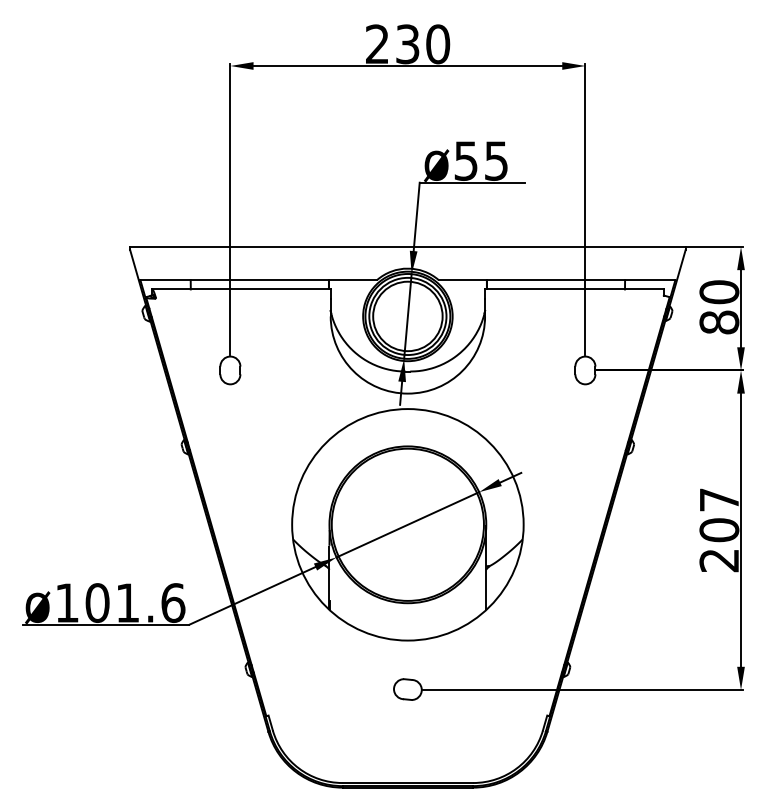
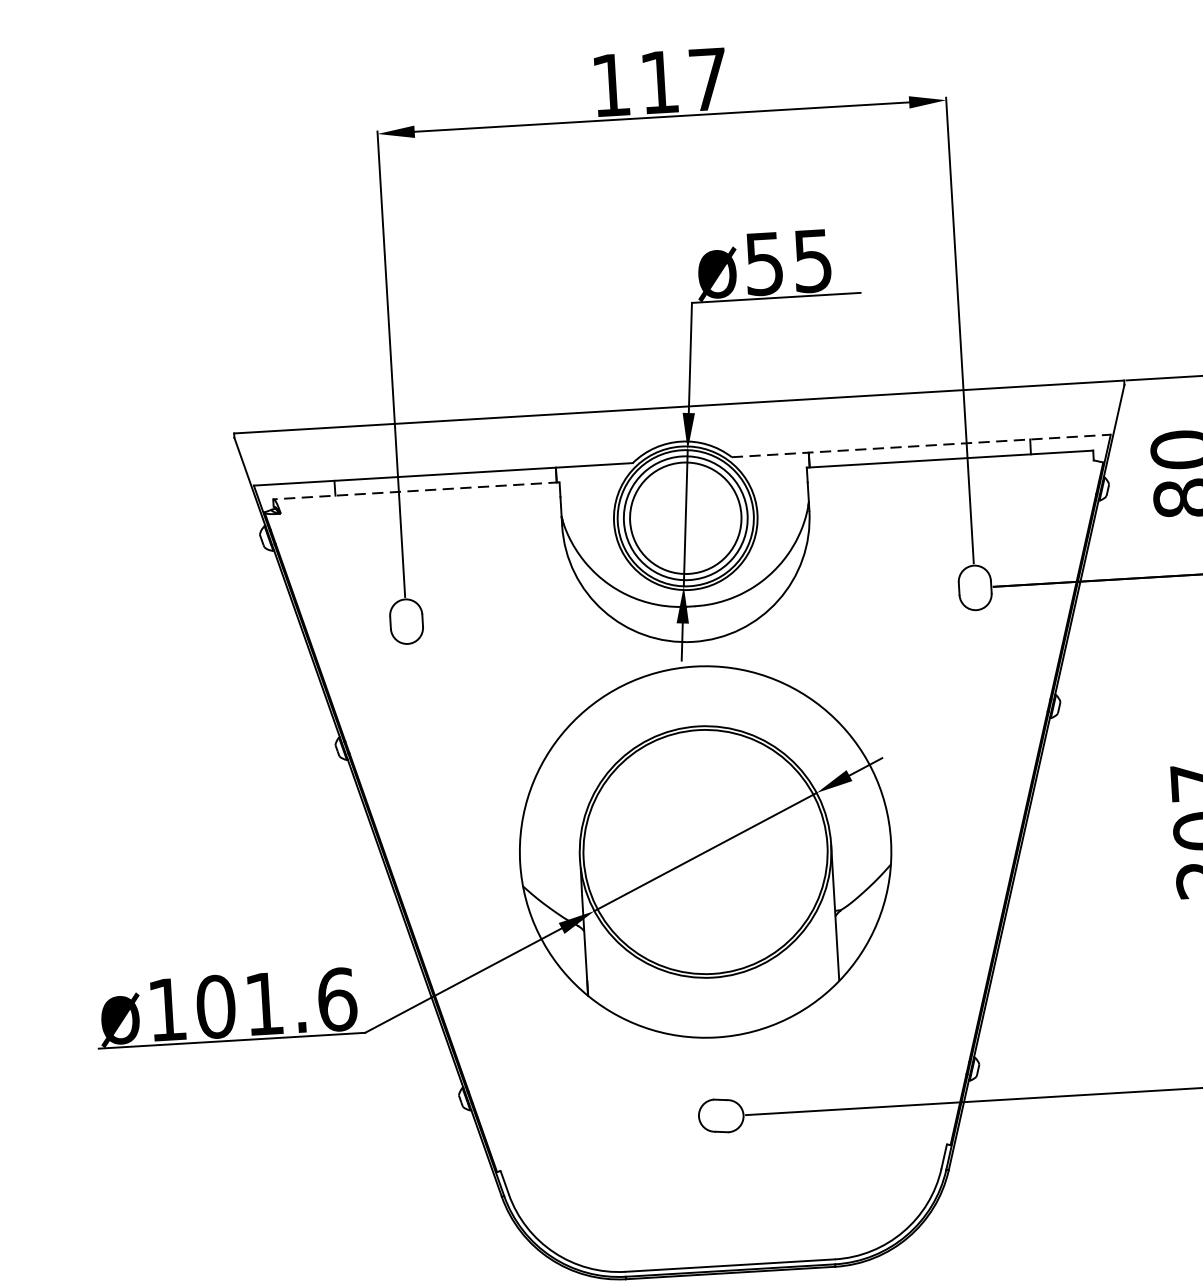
text: (408, 44) -> (660, 82), 230 -> 117
line: (557, 280) -> (921, 446), solid -> dashed
line: (240, 289) -> (415, 491), solid -> dashed

